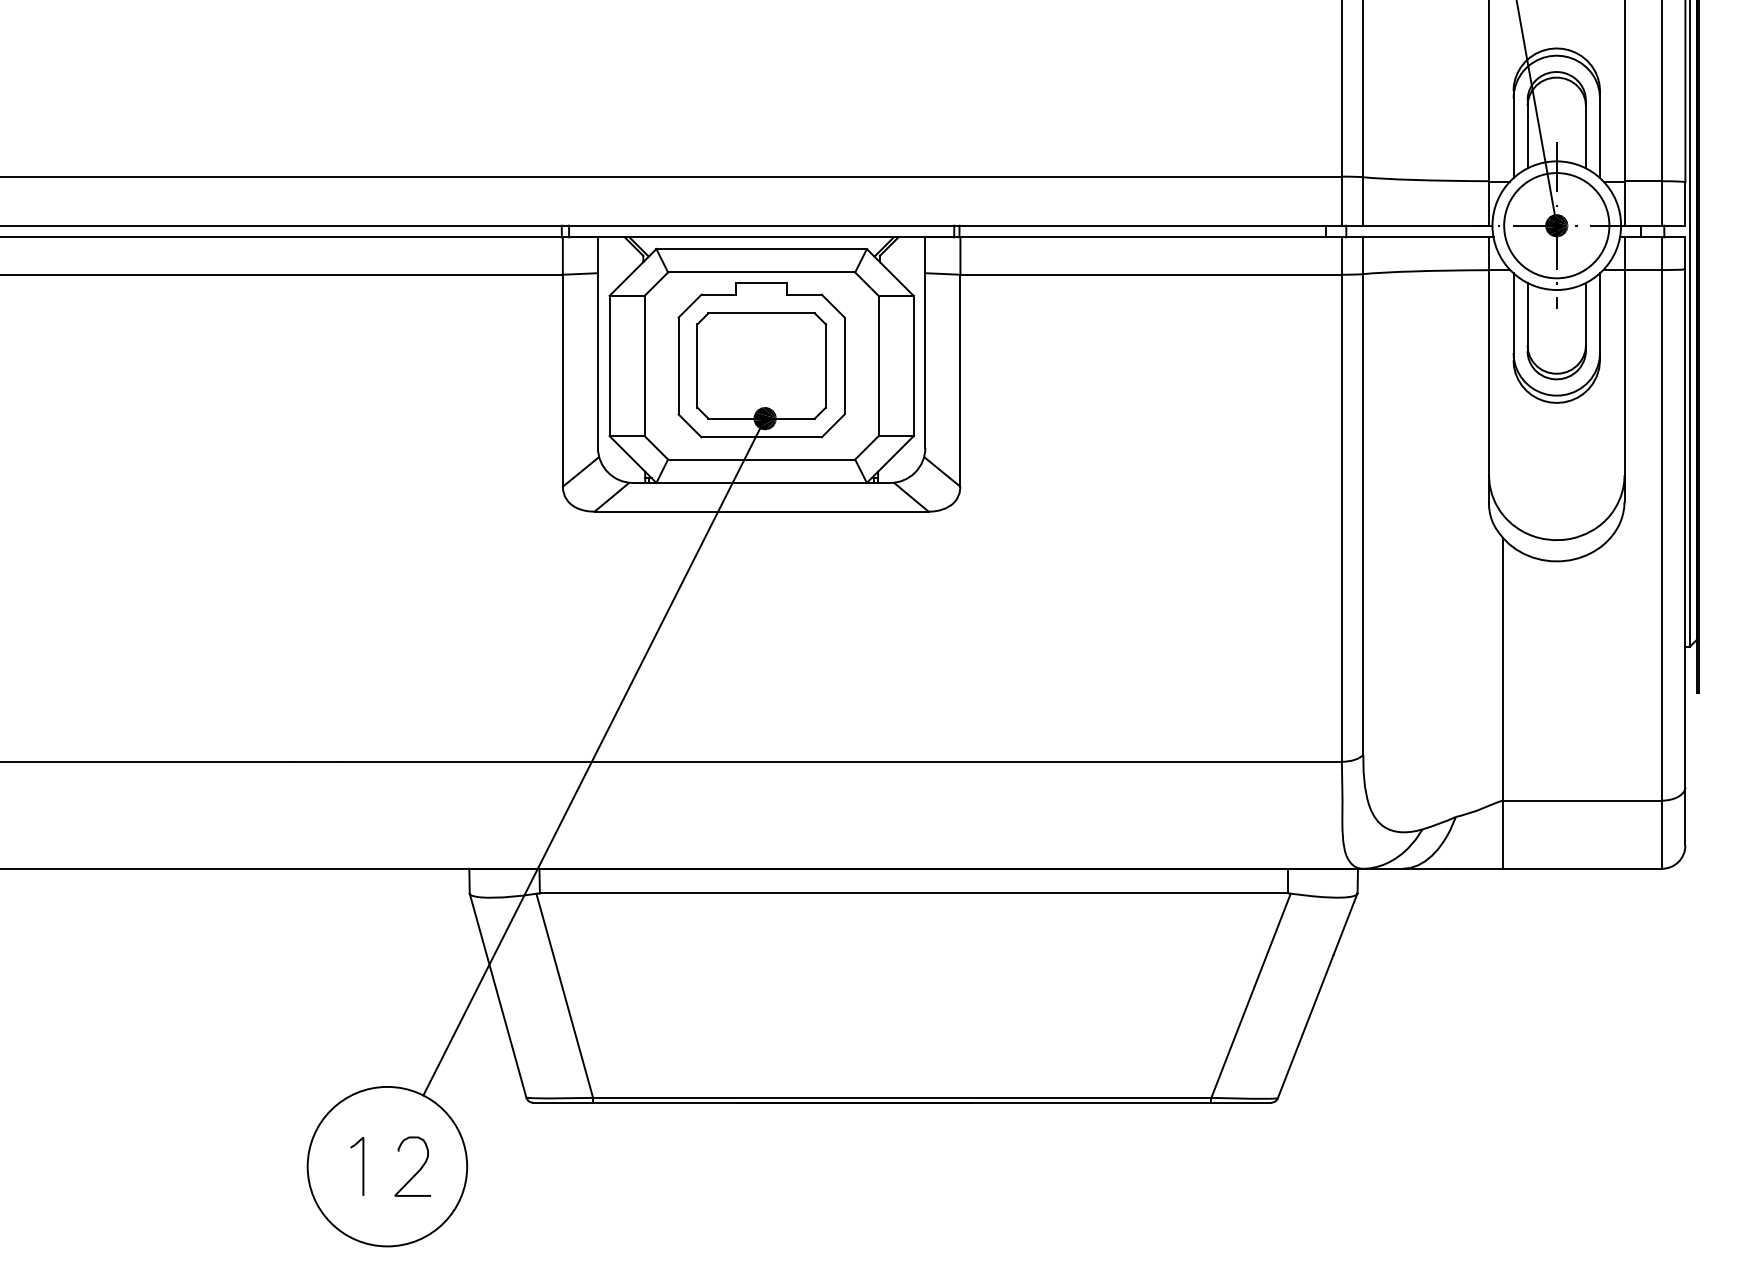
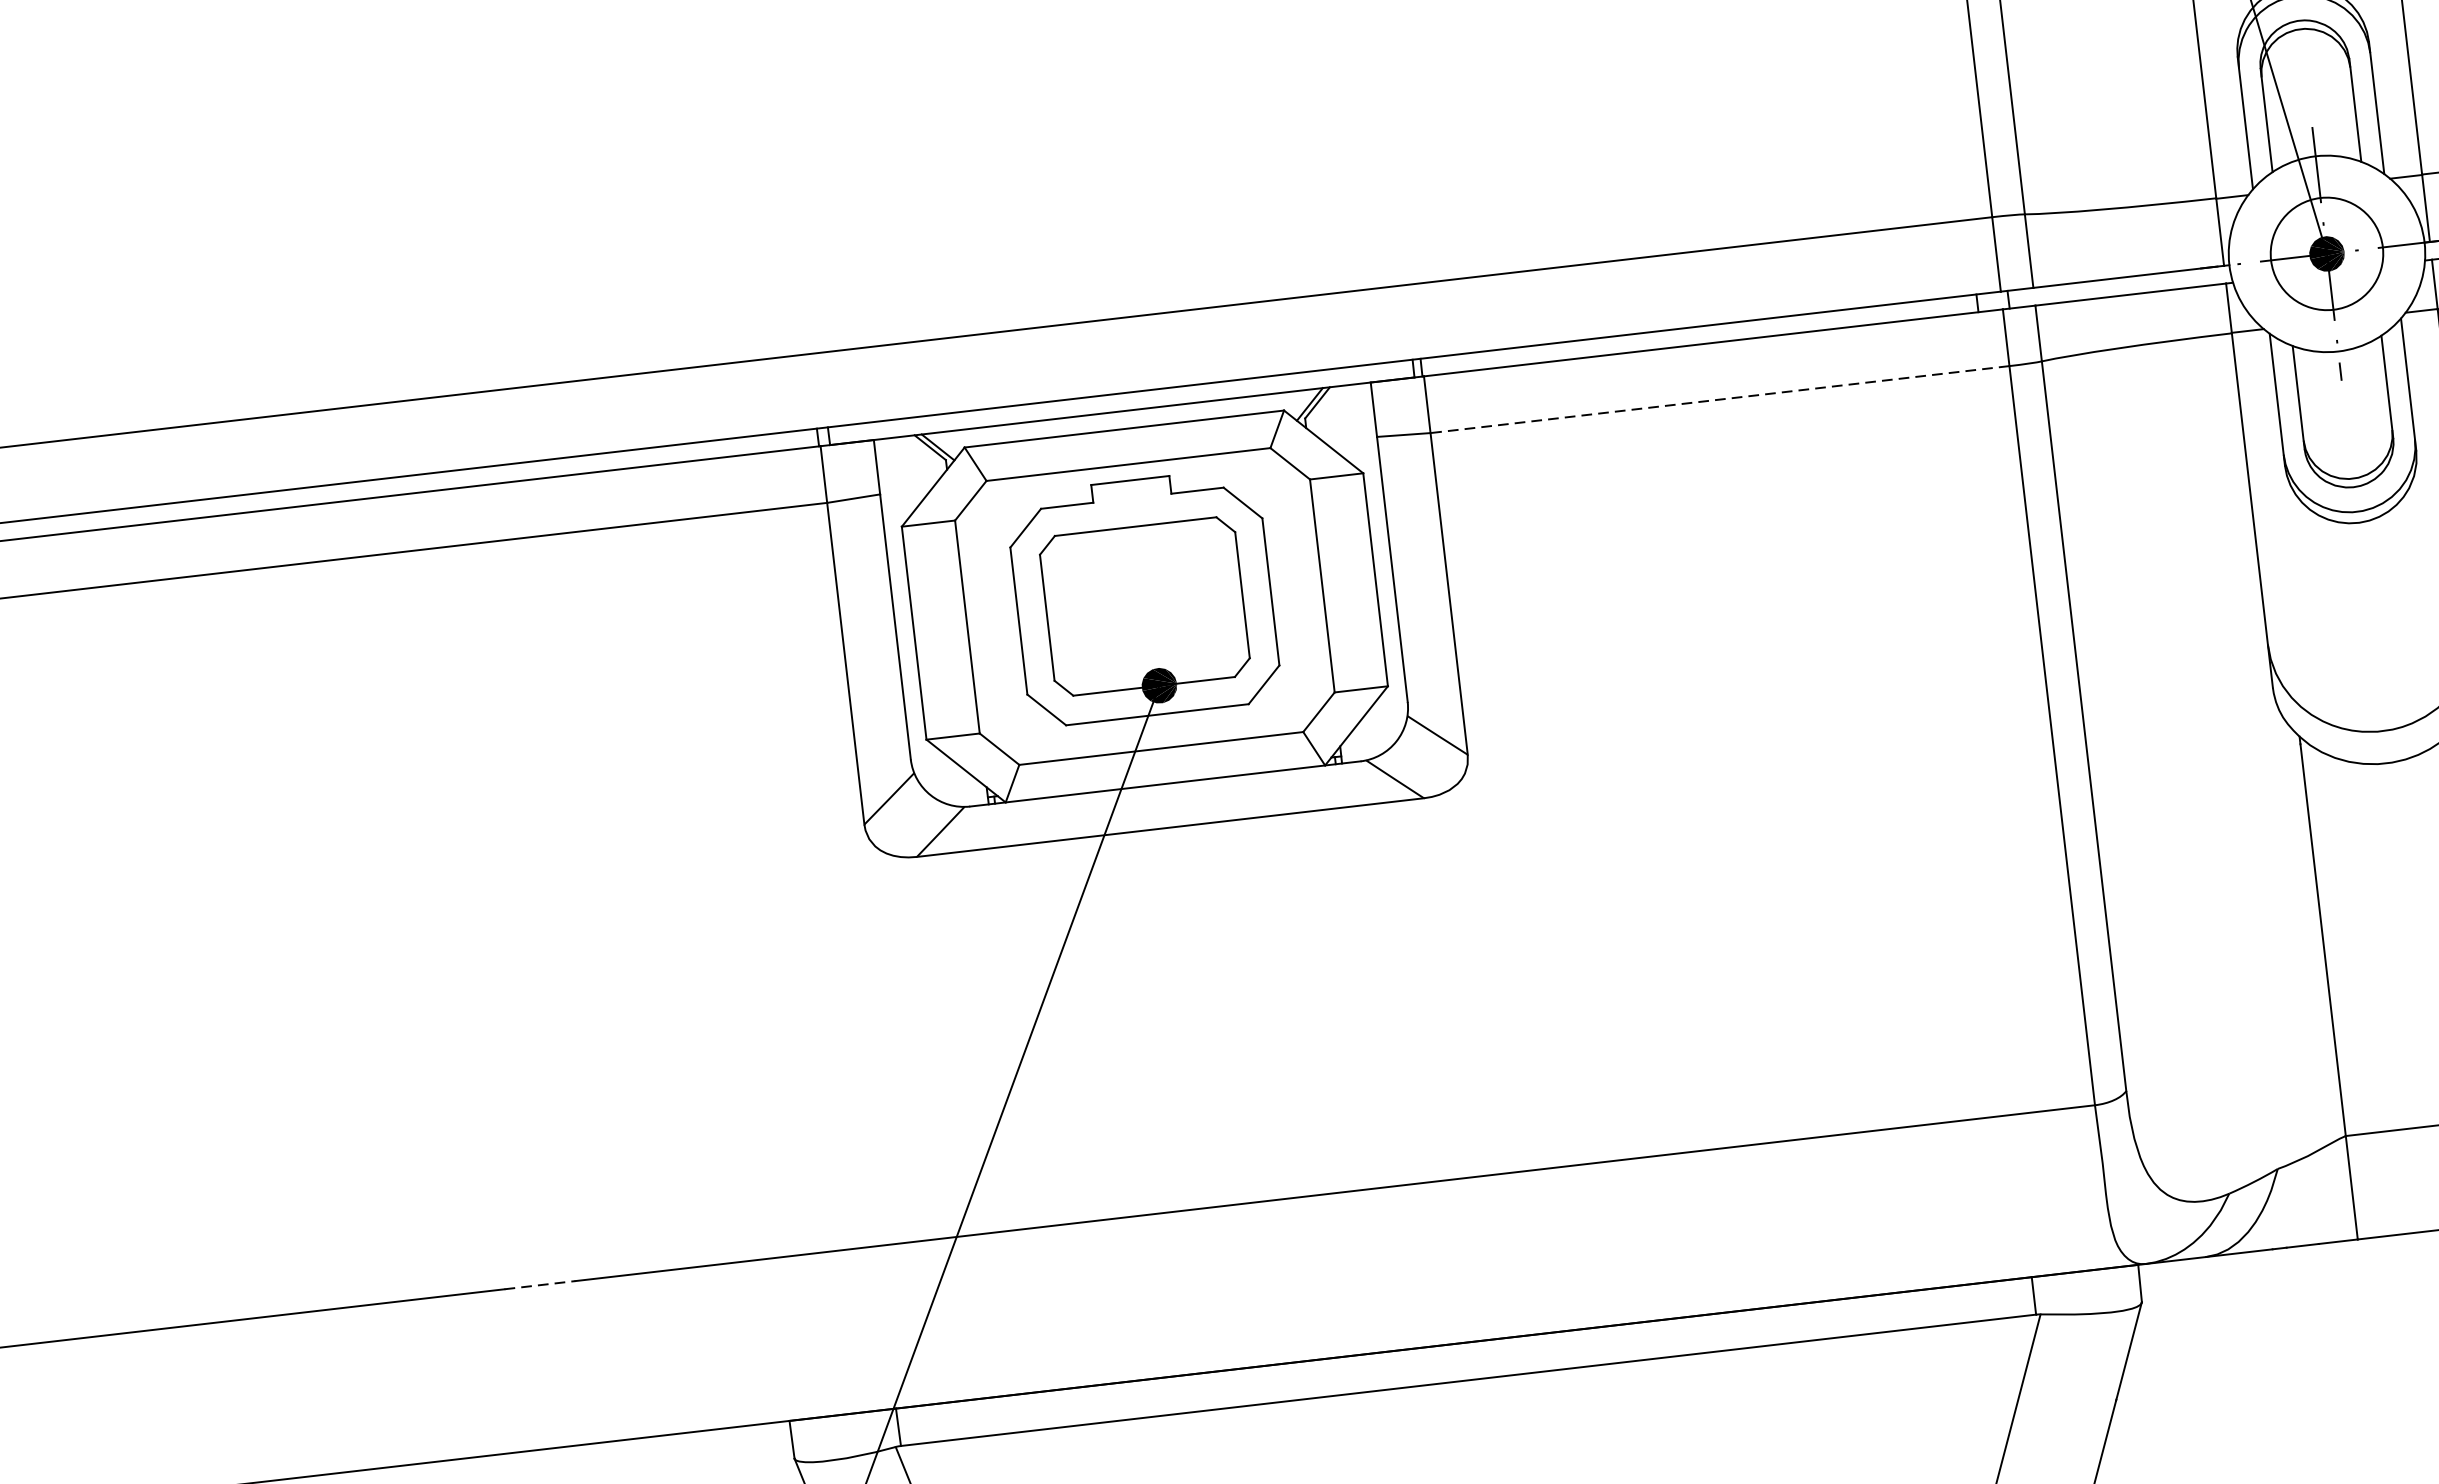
circle: (1556, 225) -> (2326, 253), size x0.7
line: (1151, 274) -> (1720, 399), solid -> dashed
line: (317, 761) -> (540, 1284), solid -> dashed

